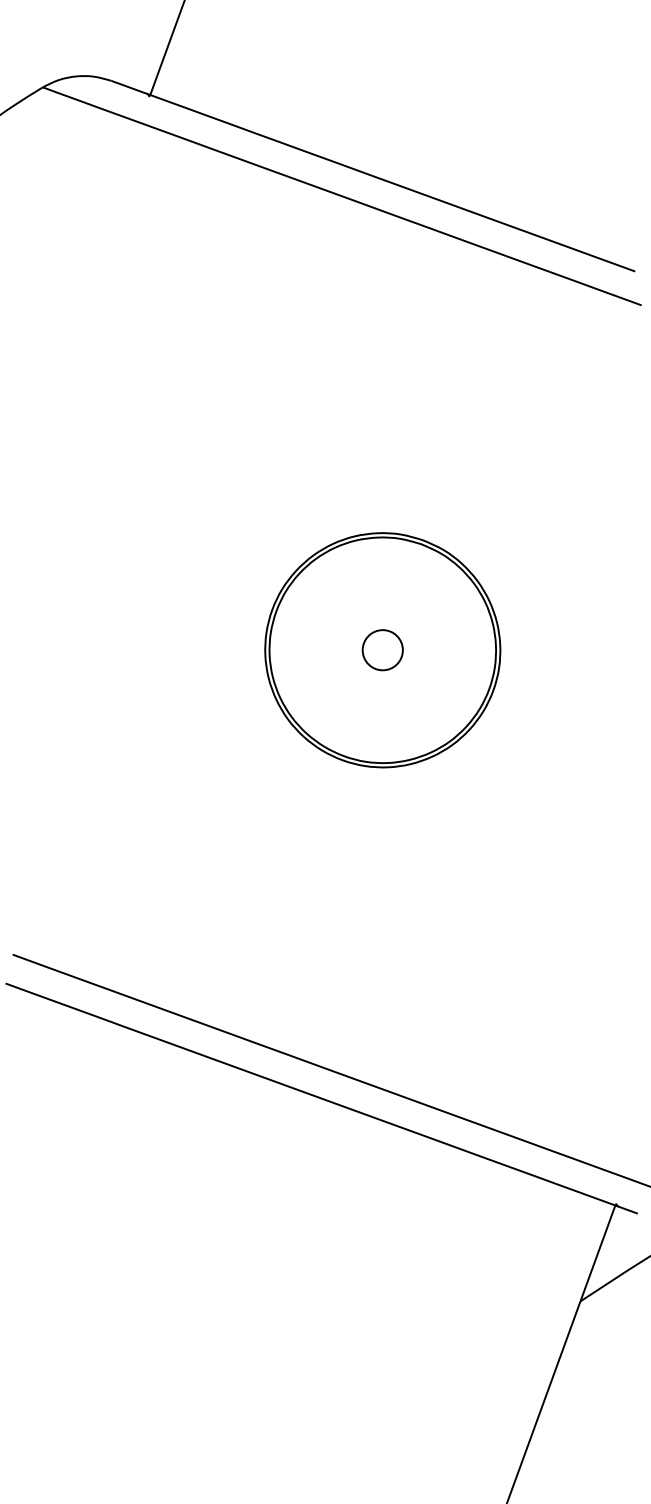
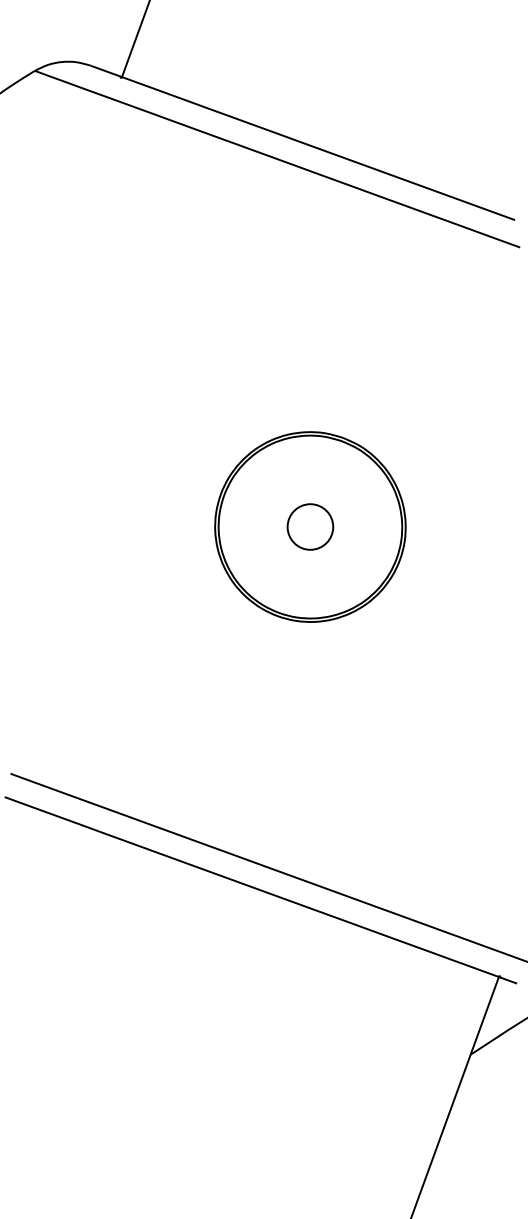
circle: (382, 650) -> (310, 527), size x1.4

